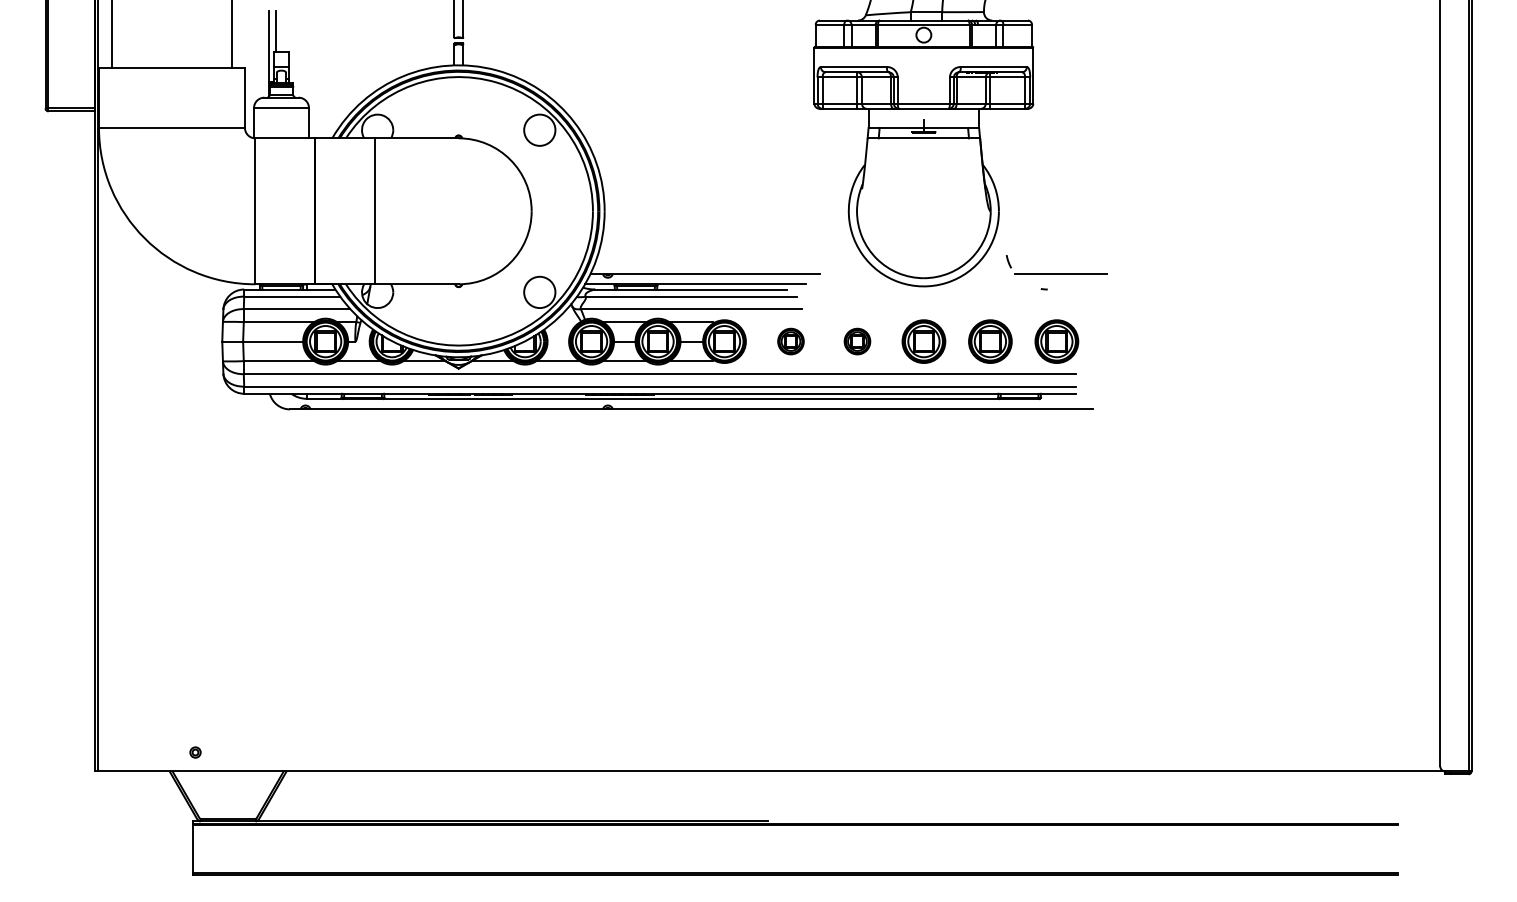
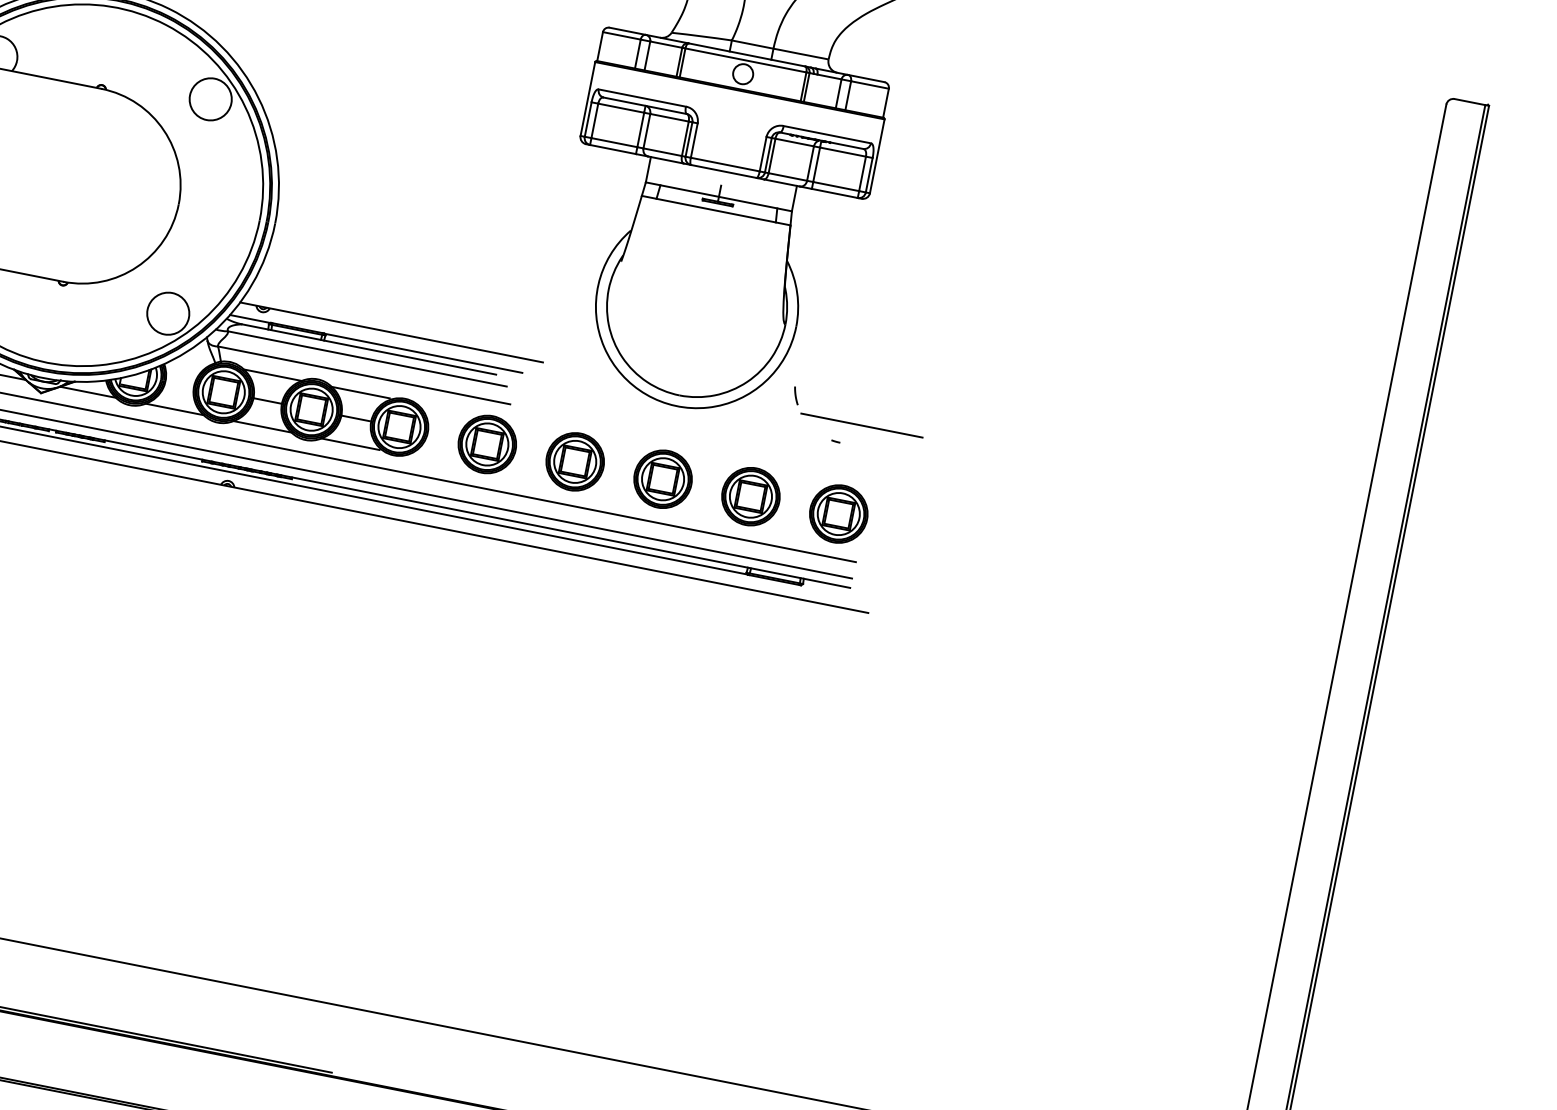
part: (790, 341) -> (486, 444), size x1.67
part: (857, 341) -> (575, 461), size x1.67

